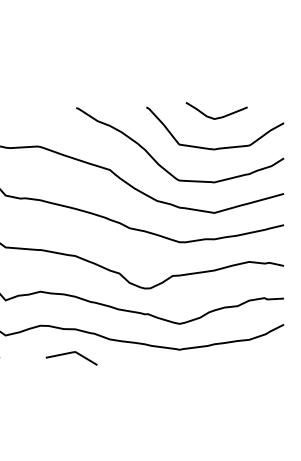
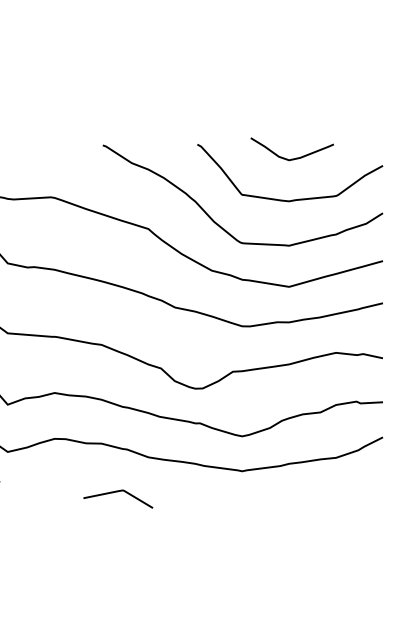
curve: (71, 353) -> (118, 492), moved

